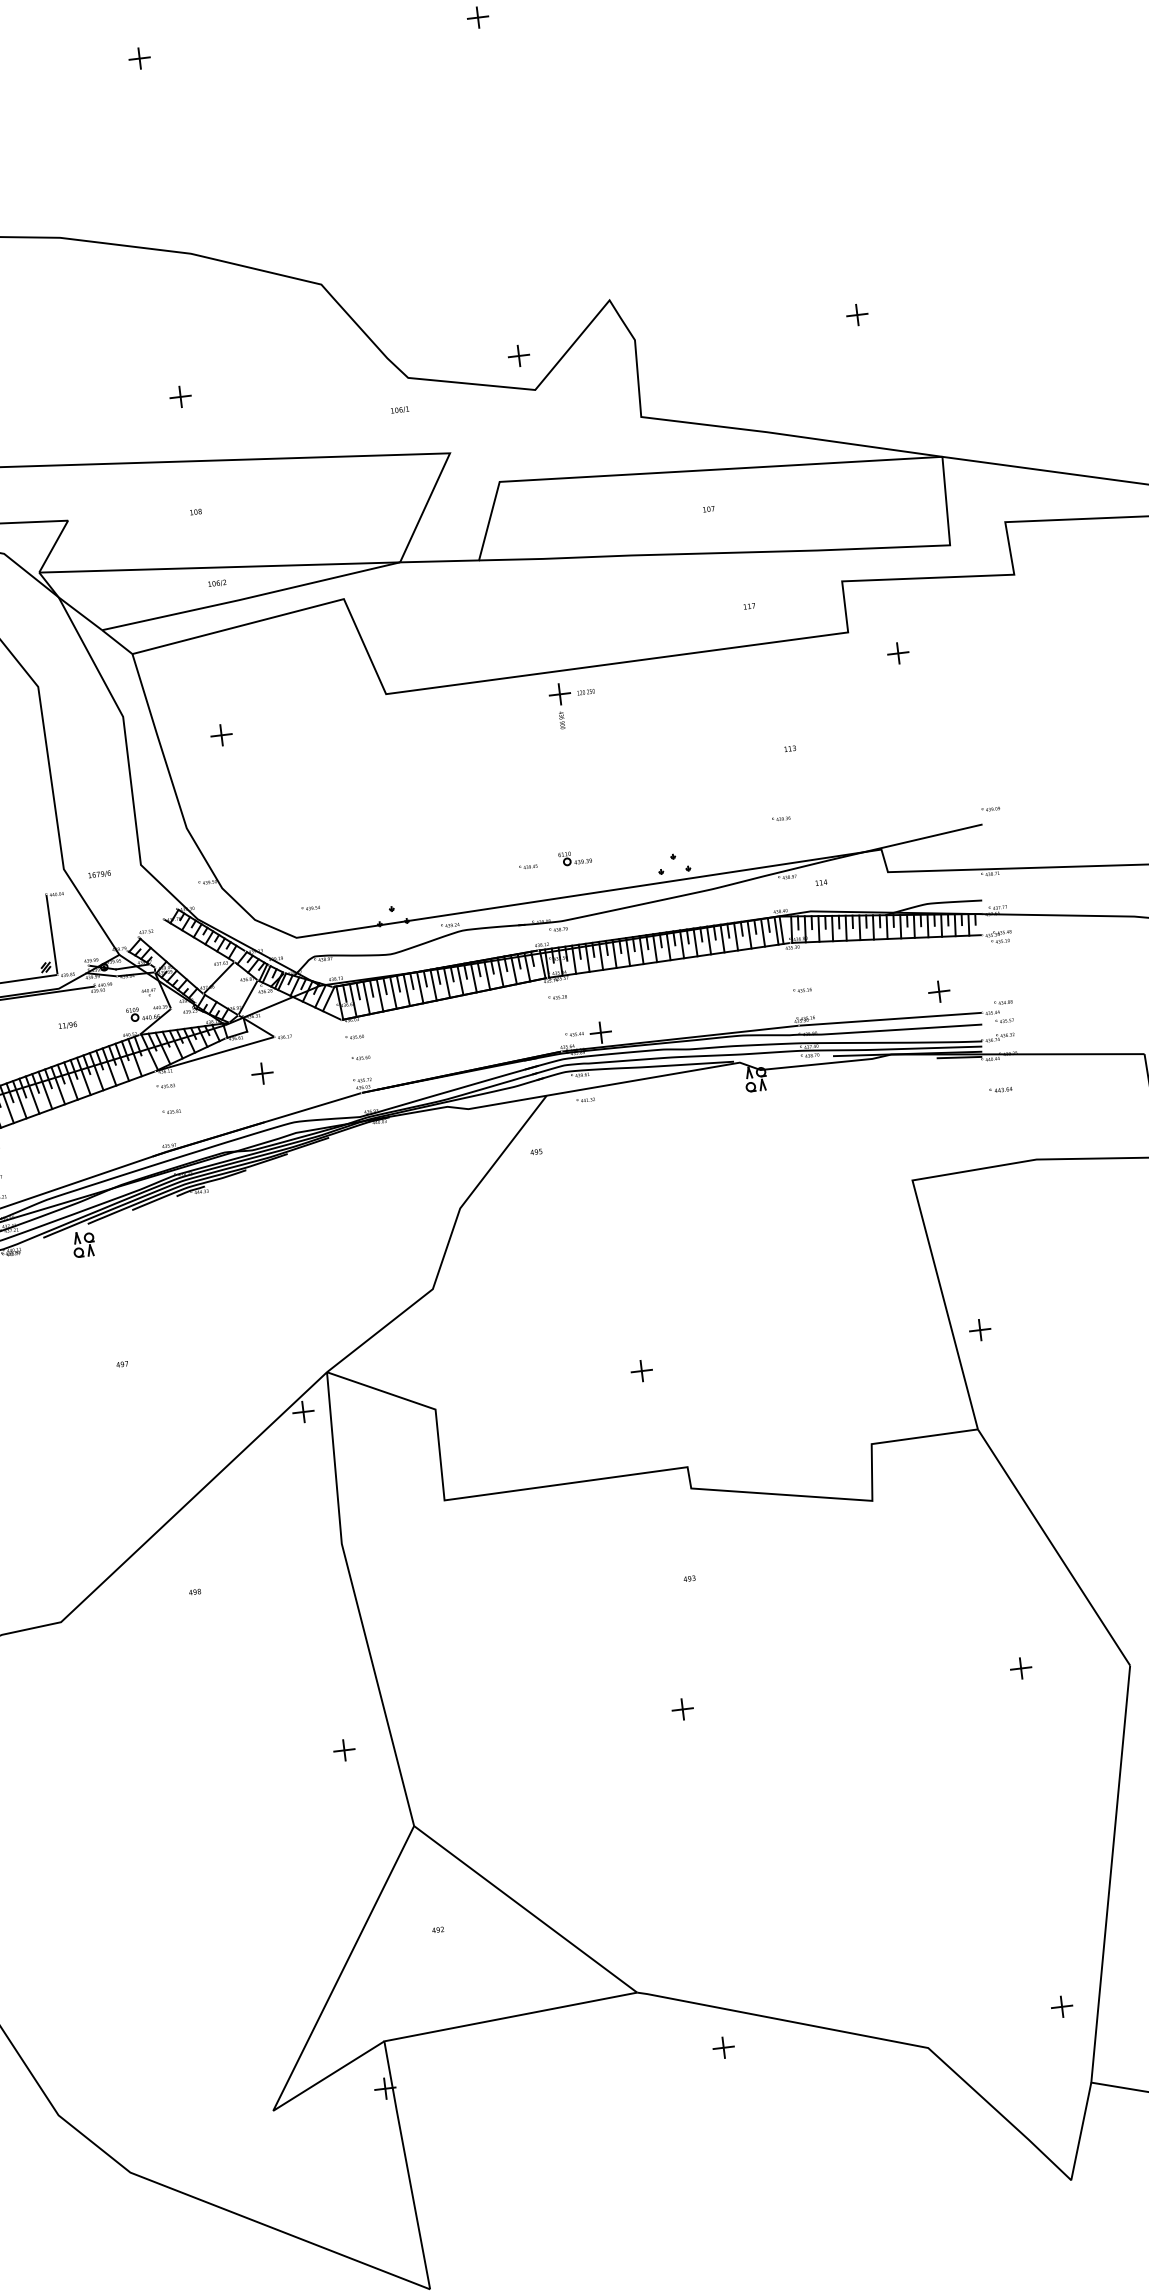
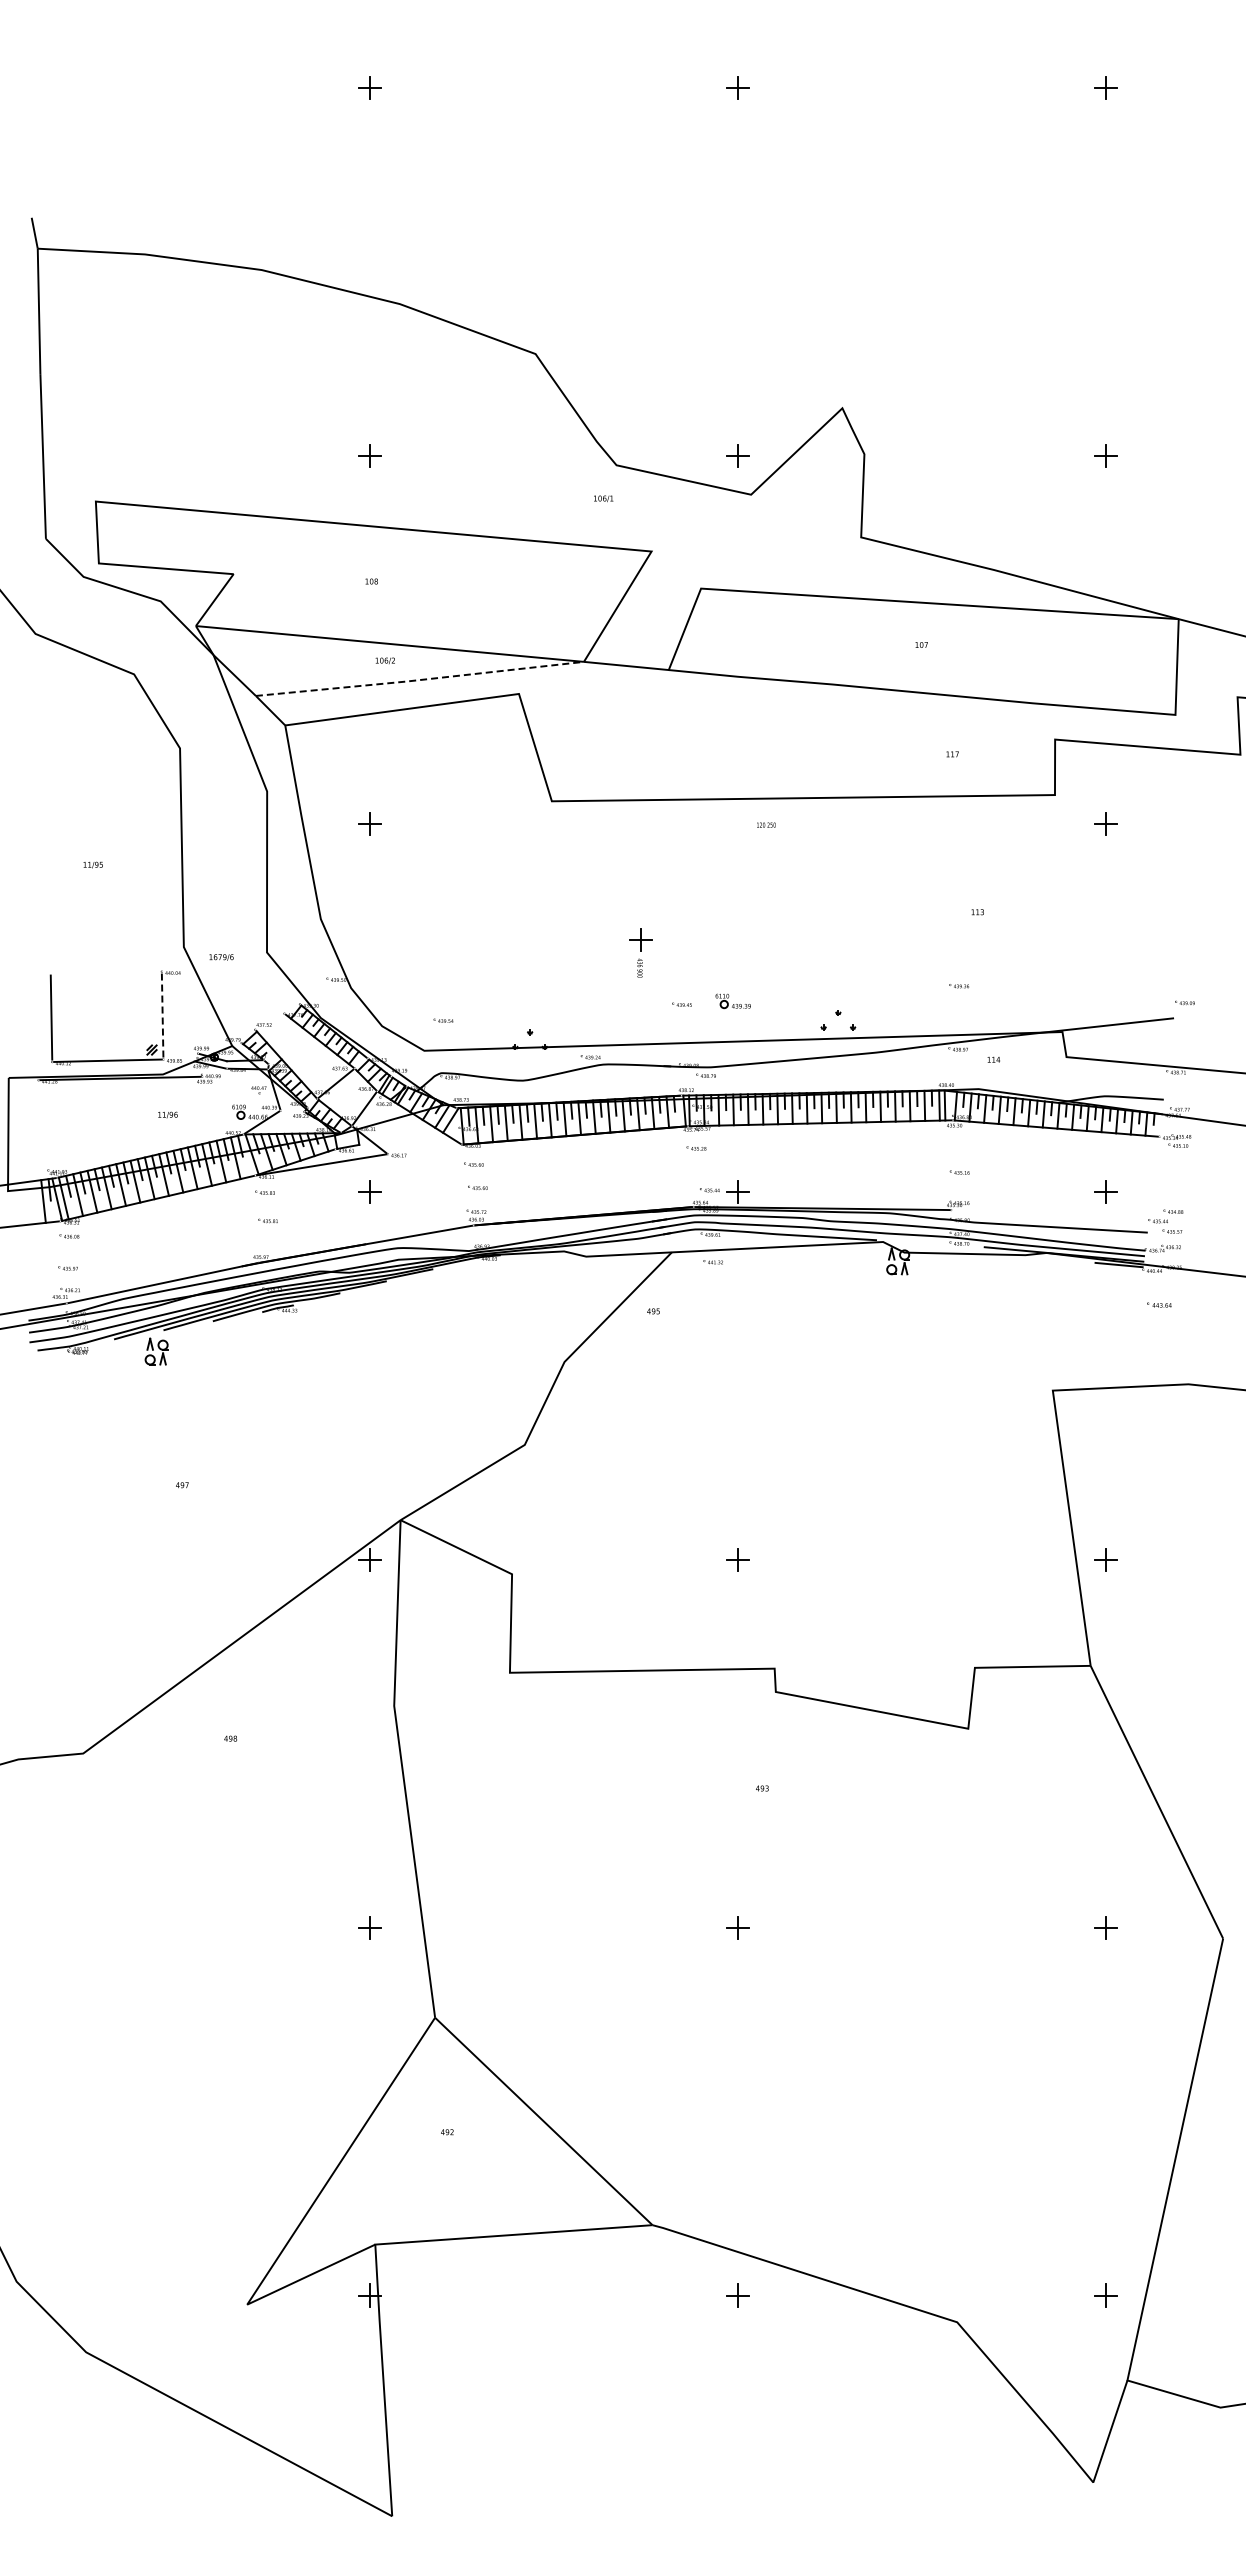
line: (250, 597) -> (419, 680), solid -> dashed
part: (560, 705) -> (640, 952), moved
line: (51, 935) -> (162, 1016), solid -> dashed
line: (890, 1018) -> (1050, 1214), removed

